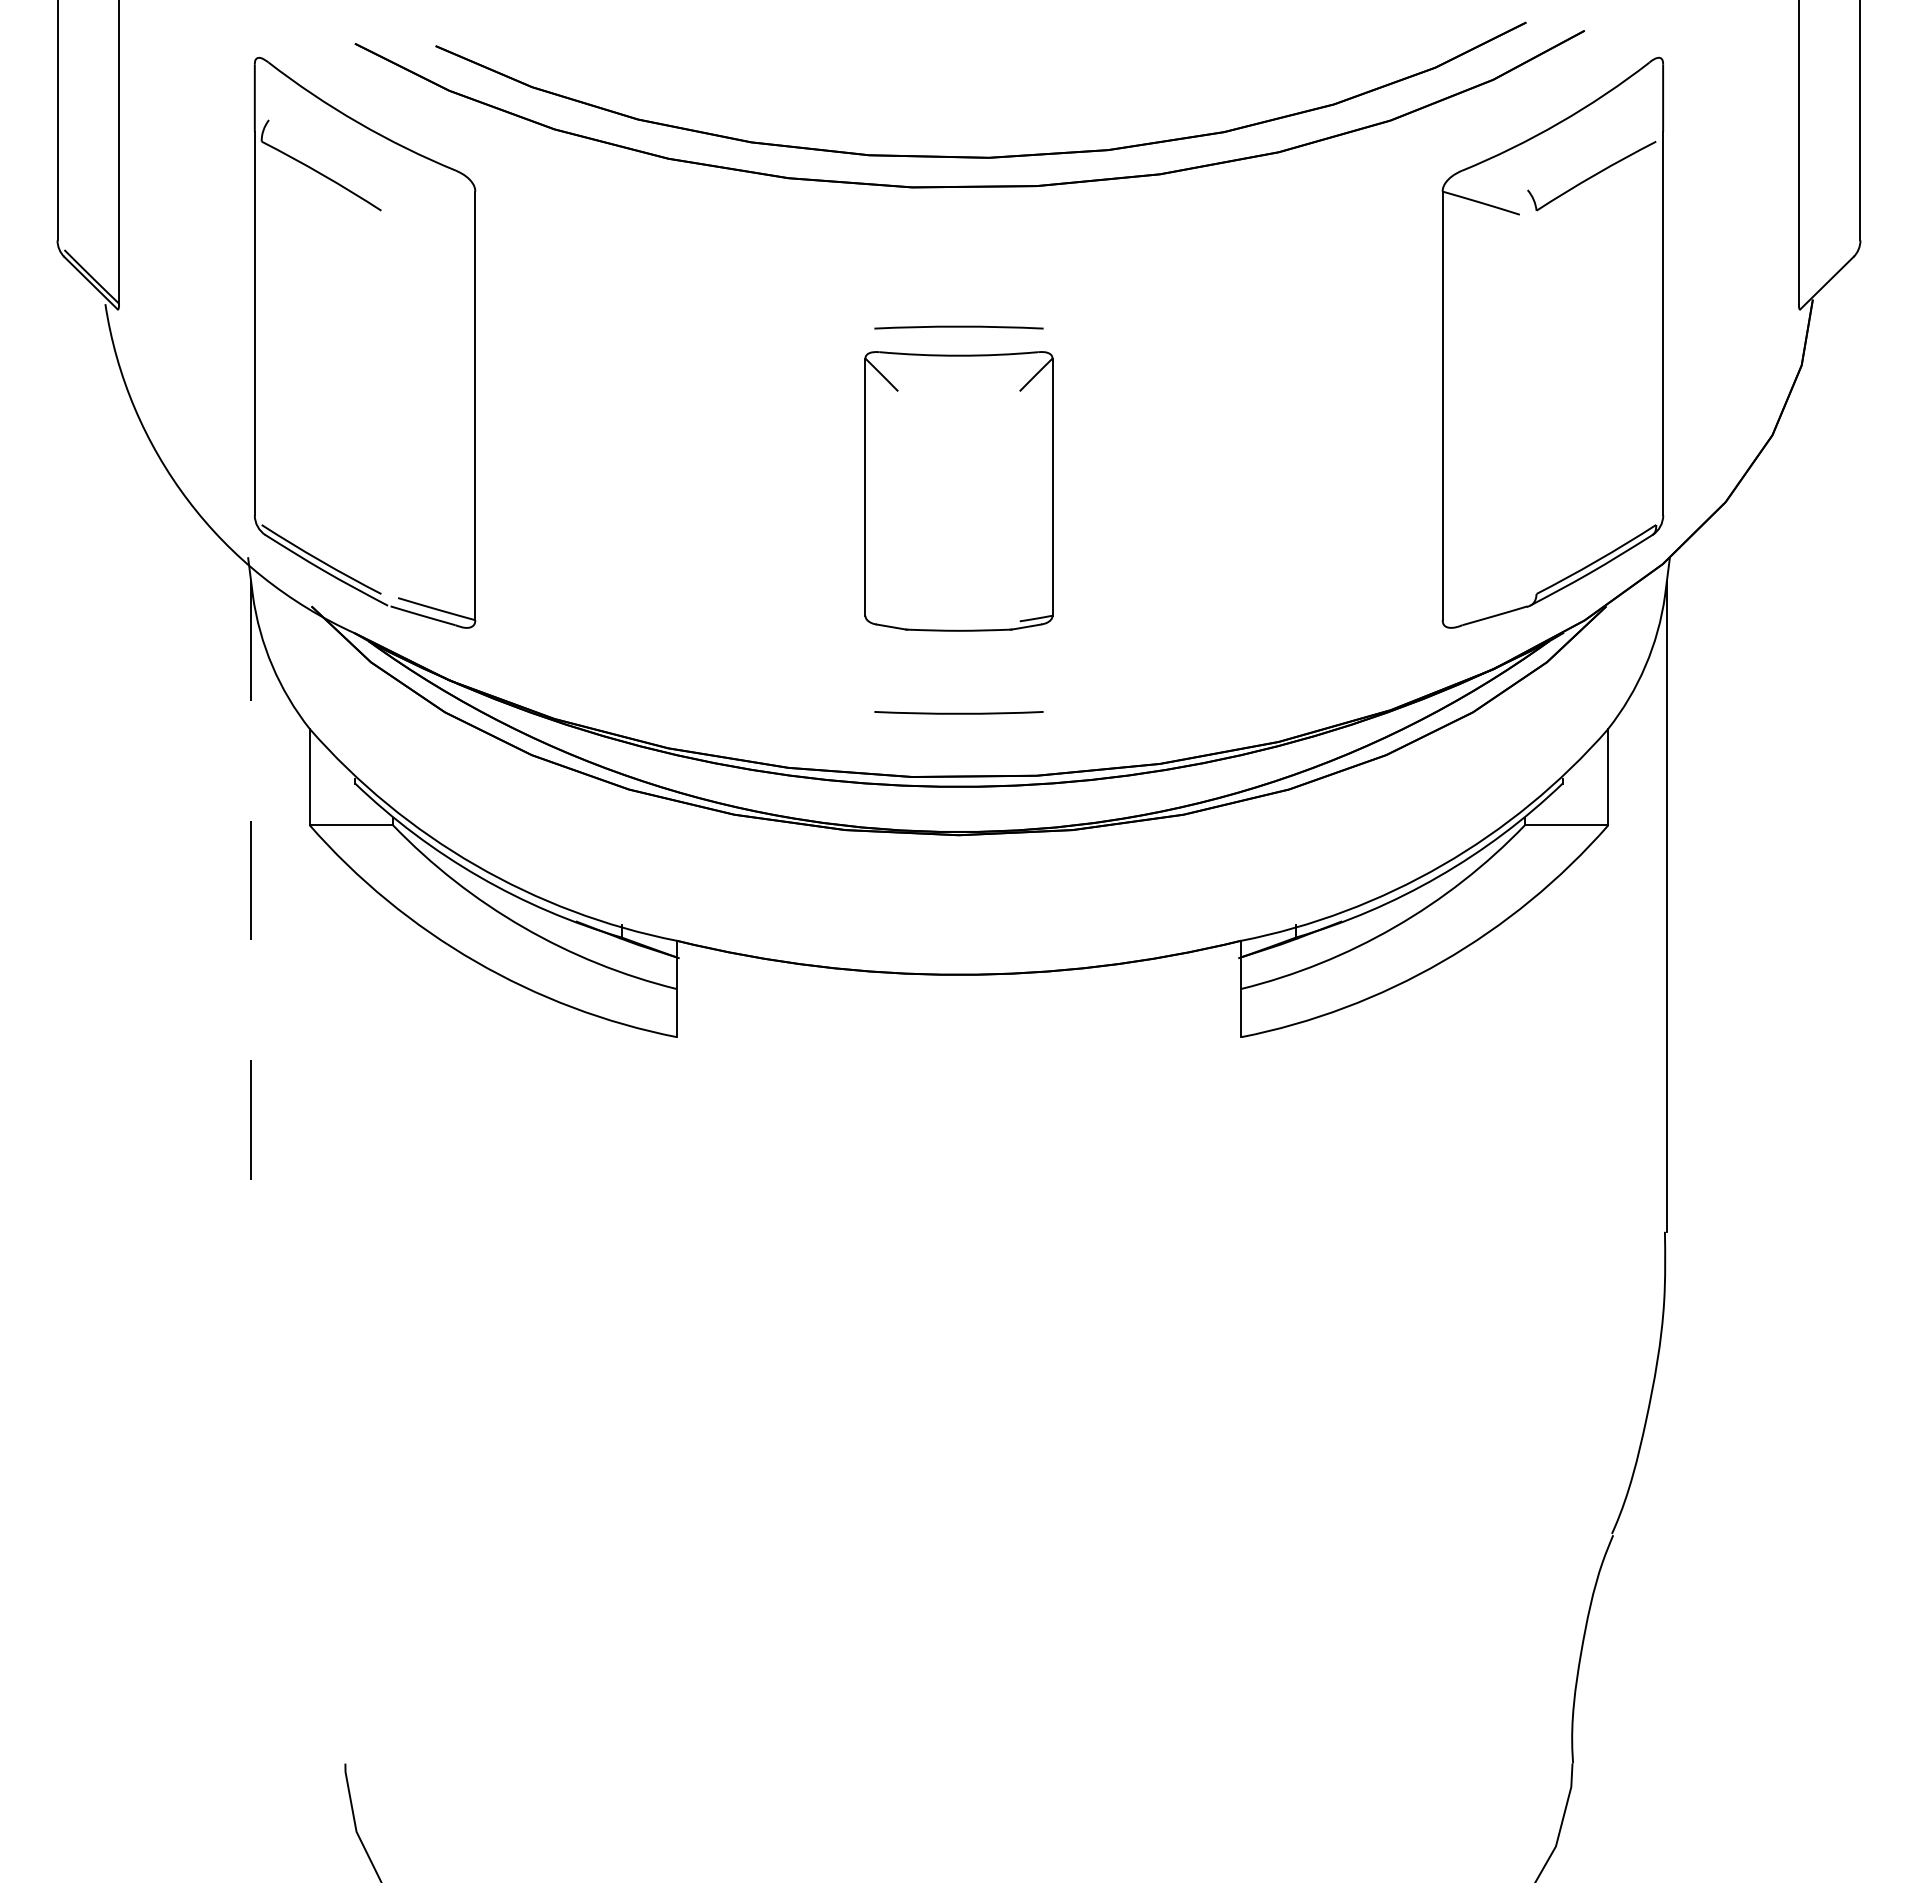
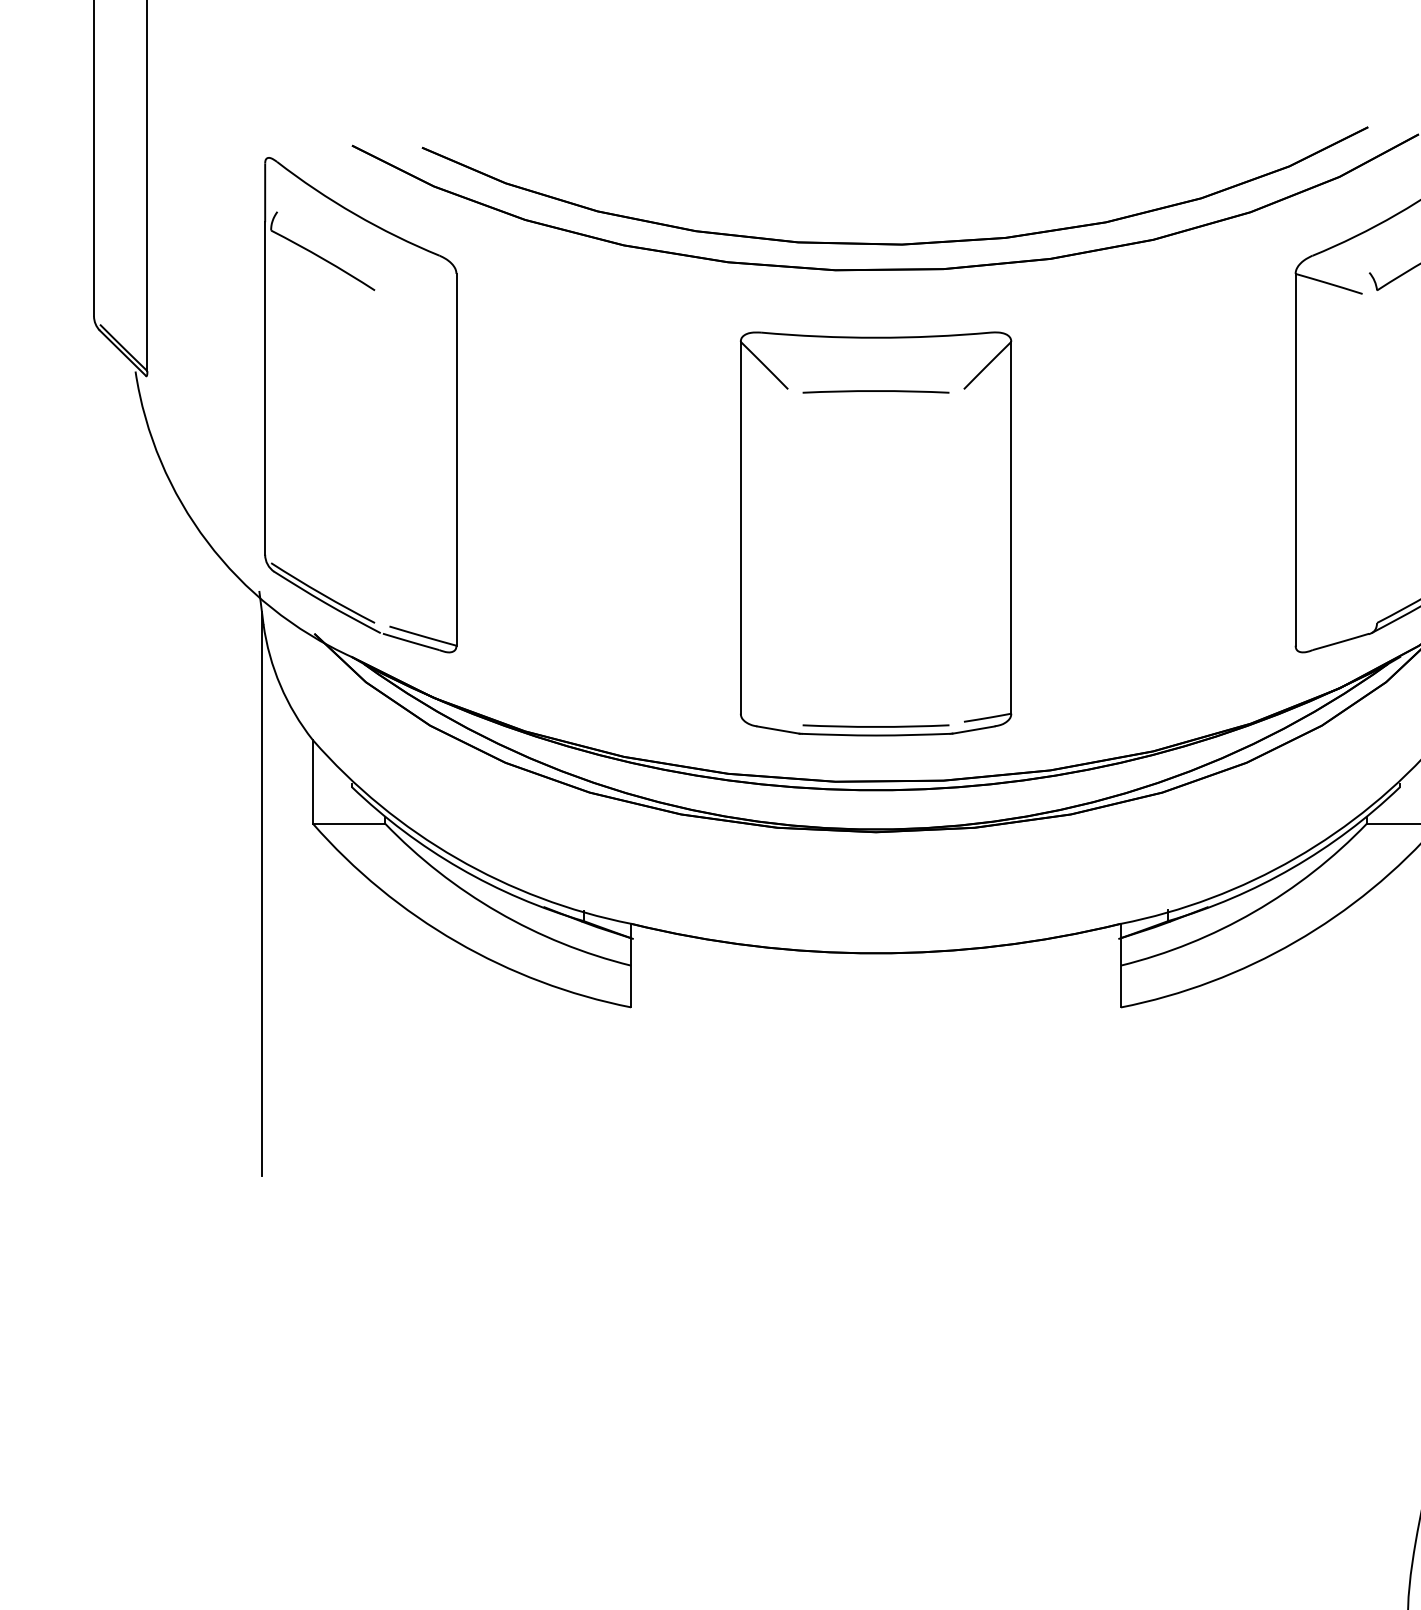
part: (958, 491) -> (875, 534), size x1.67
line: (251, 906) -> (262, 894), dashed -> solid

